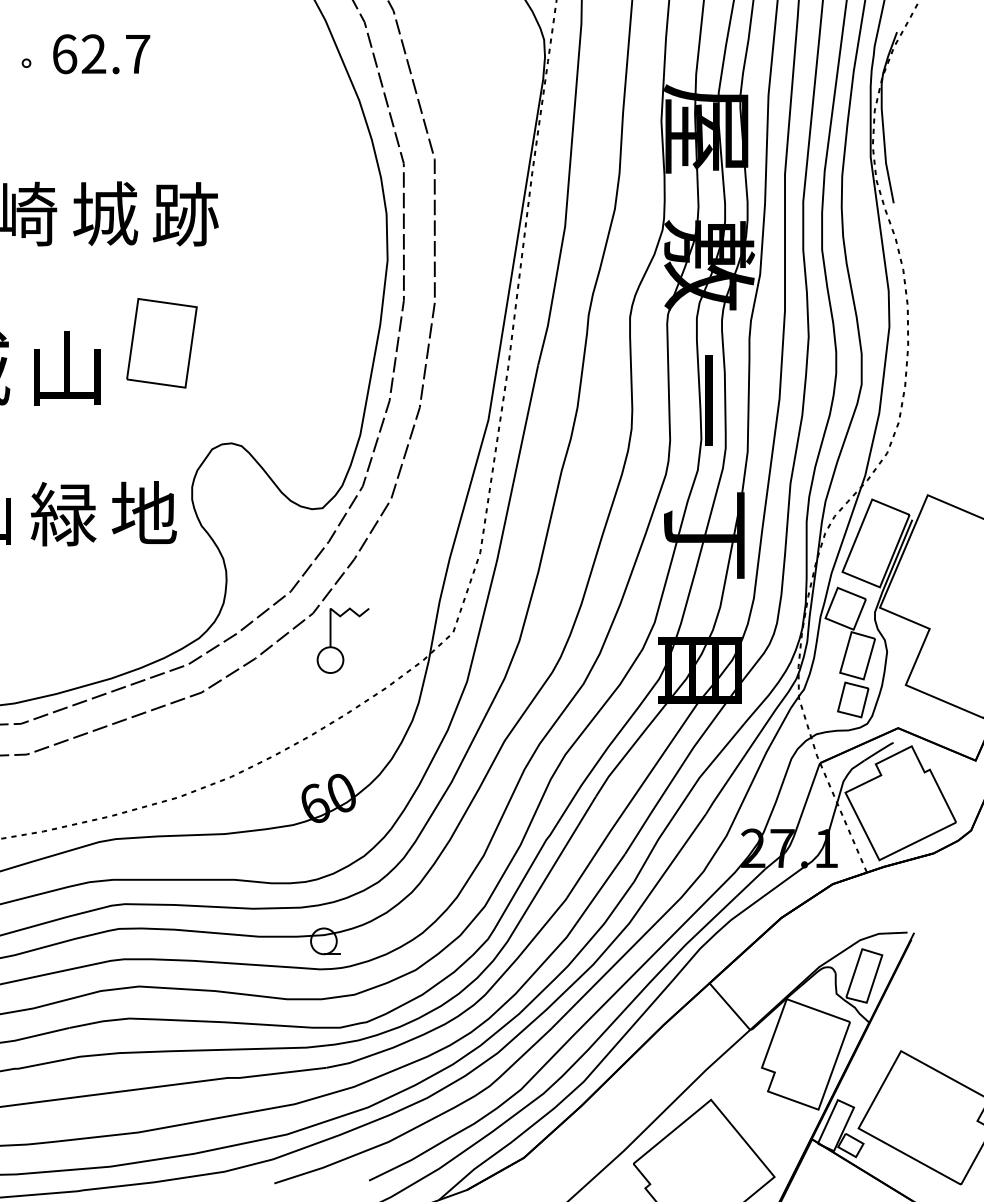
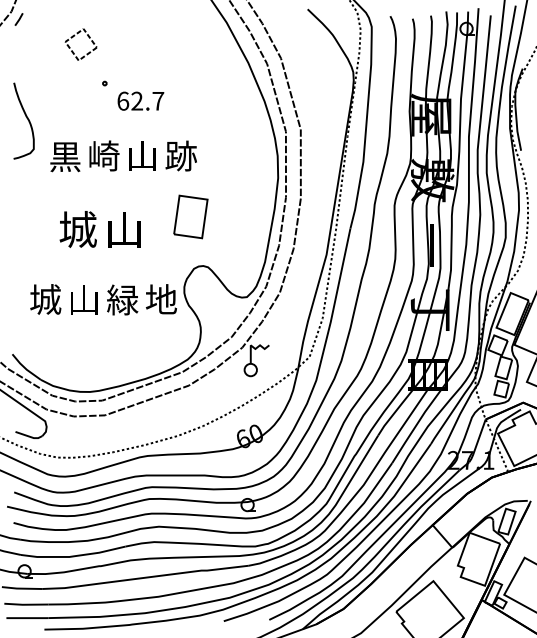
text: (100, 52) -> (140, 100), moved
text: (104, 213) -> (142, 155), 城 -> 山
part: (161, 342) -> (190, 216), moved

